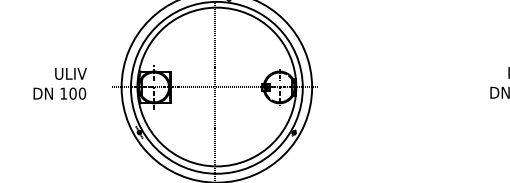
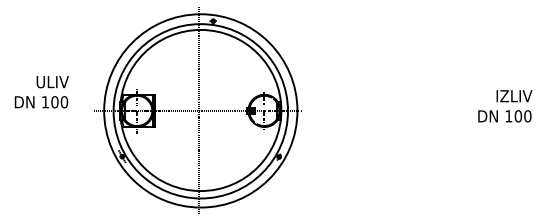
text: (59, 84) -> (41, 92), moved

